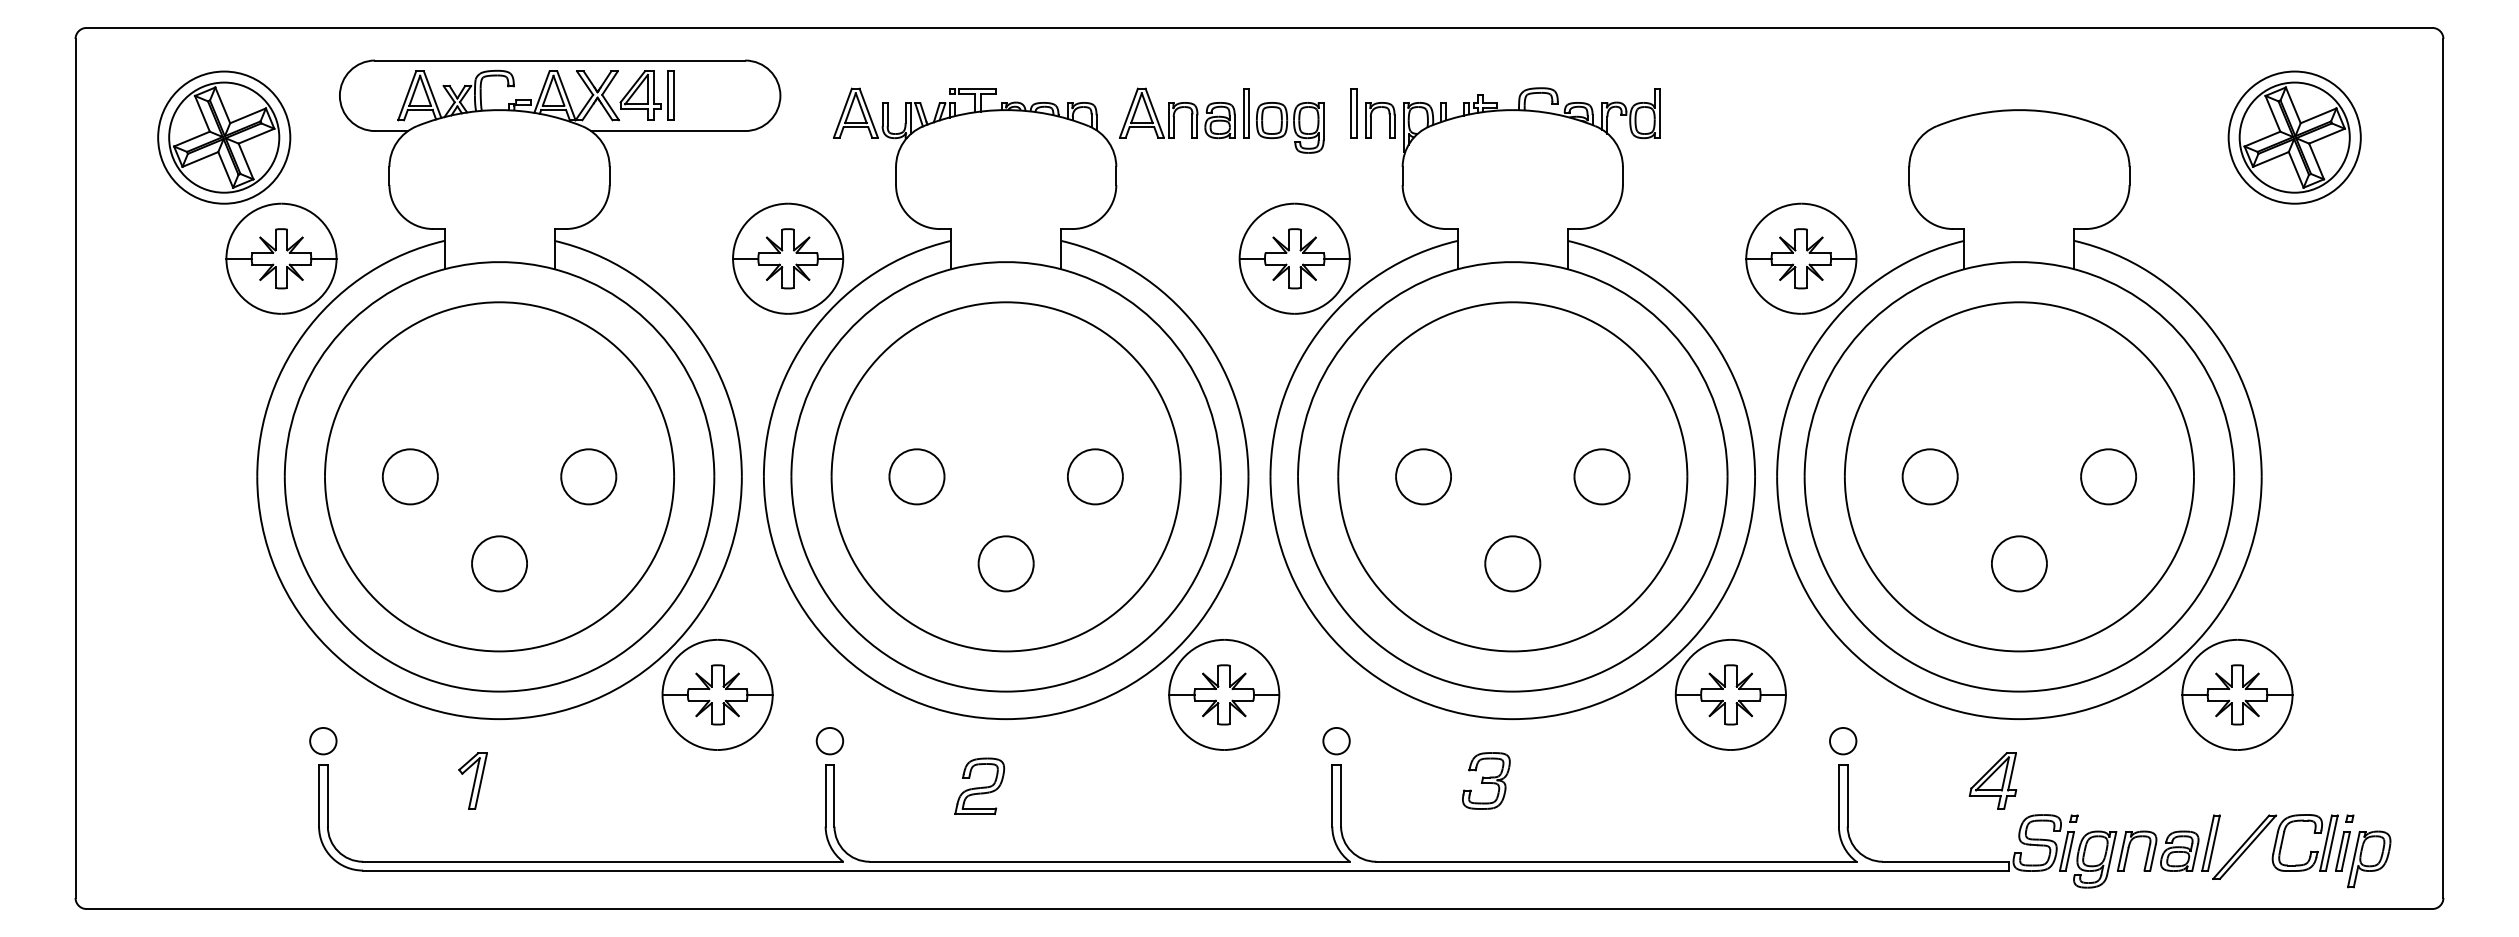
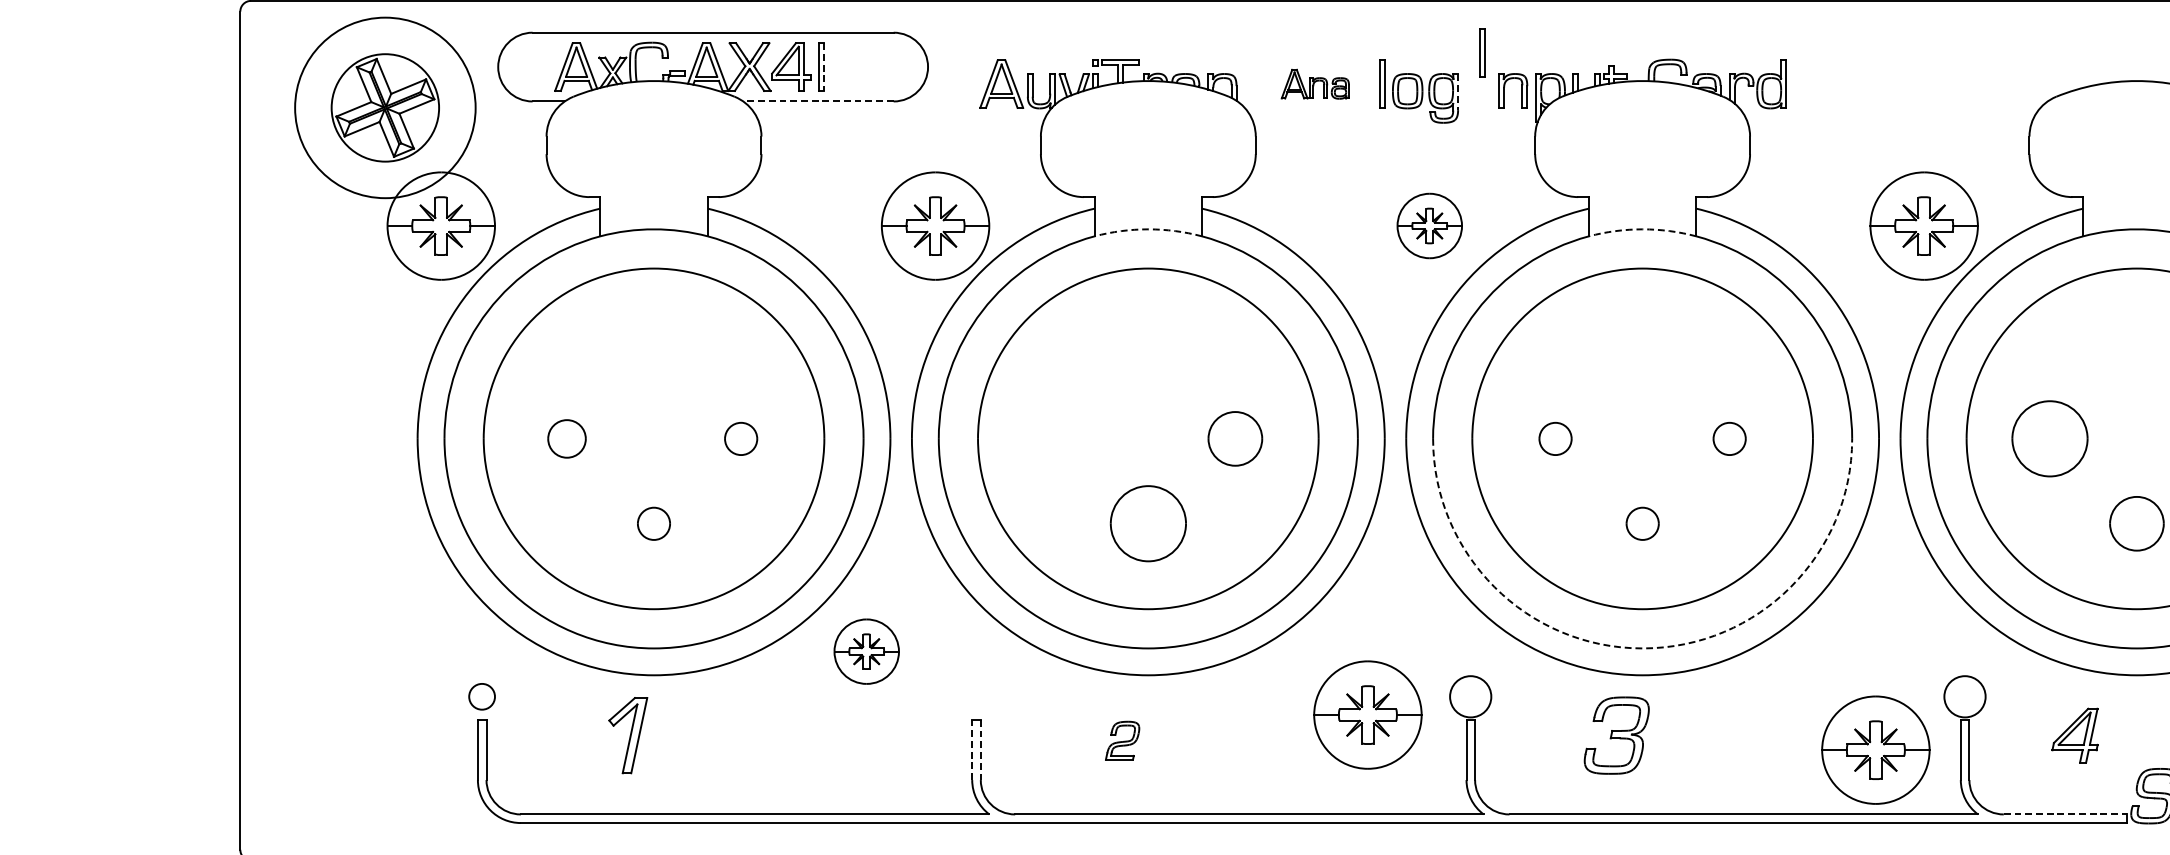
line: (673, 96) -> (823, 67), solid -> dashed
part: (1177, 113) -> (1315, 84), size x0.6
part: (1353, 113) -> (1482, 53), moved
line: (1323, 122) -> (1457, 93), solid -> dashed
line: (667, 131) -> (817, 101), solid -> dashed
circle: (224, 137) -> (385, 107), size x1.4
part: (1294, 258) -> (1429, 225), size x0.6
arc: (1006, 262) -> (1148, 229), solid -> dashed
arc: (1512, 262) -> (1642, 229), solid -> dashed
part: (410, 476) -> (567, 438), size x0.7
part: (588, 476) -> (740, 438), size x0.6
part: (916, 476) -> (1060, 438), removed
part: (1423, 476) -> (1555, 438), size x0.6
part: (1601, 476) -> (1729, 438), size x0.6
part: (1929, 476) -> (2049, 438), size x1.4
part: (499, 563) -> (653, 523), size x0.6
part: (1005, 563) -> (1147, 523), size x1.4
part: (1512, 563) -> (1642, 523), size x0.6
arc: (1512, 691) -> (1642, 648), solid -> dashed
part: (717, 694) -> (866, 651), size x0.6
part: (1224, 694) -> (1368, 714), moved
part: (1730, 694) -> (1875, 749), moved
circle: (1336, 740) -> (1470, 696), size x1.6
circle: (1842, 740) -> (1964, 696), size x1.6
circle: (829, 741) -> (975, 697), removed
part: (472, 780) -> (627, 735), size x1.4
part: (1486, 780) -> (1616, 735), size x1.4
part: (1992, 780) -> (2074, 735), moved
part: (979, 785) -> (1122, 740), size x0.7
line: (825, 795) -> (972, 749), solid -> dashed
line: (834, 795) -> (980, 749), solid -> dashed
line: (1945, 861) -> (2064, 814), solid -> dashed

